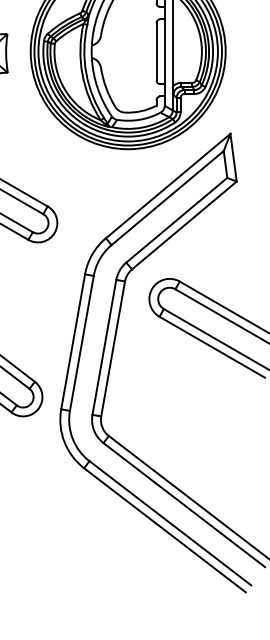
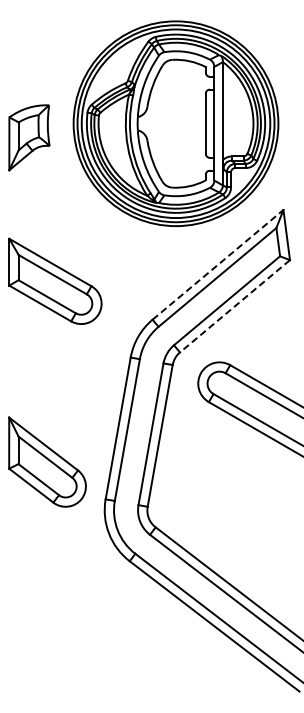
line: (168, 185) -> (218, 264), solid -> dashed
line: (184, 225) -> (235, 306), solid -> dashed

